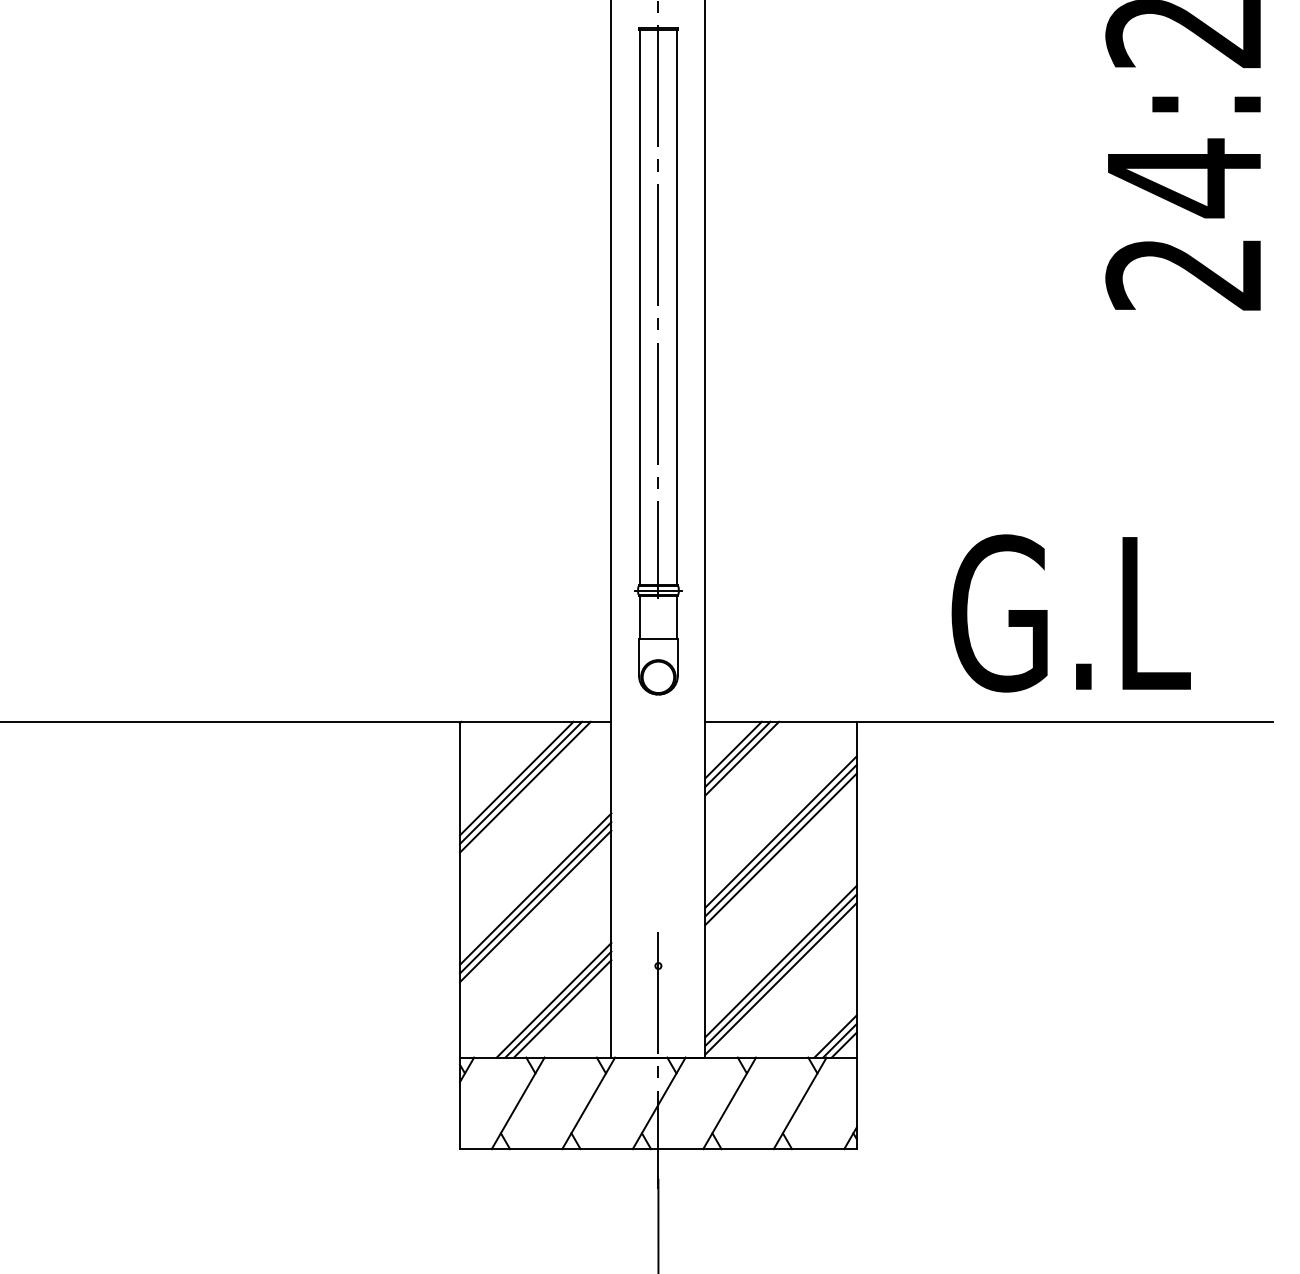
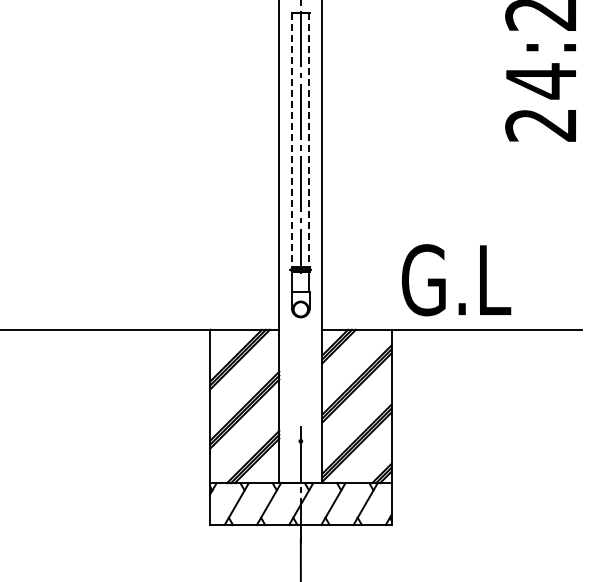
line: (640, 307) -> (292, 140), solid -> dashed
line: (677, 307) -> (309, 140), solid -> dashed
text: (1071, 614) -> (456, 280), moved

